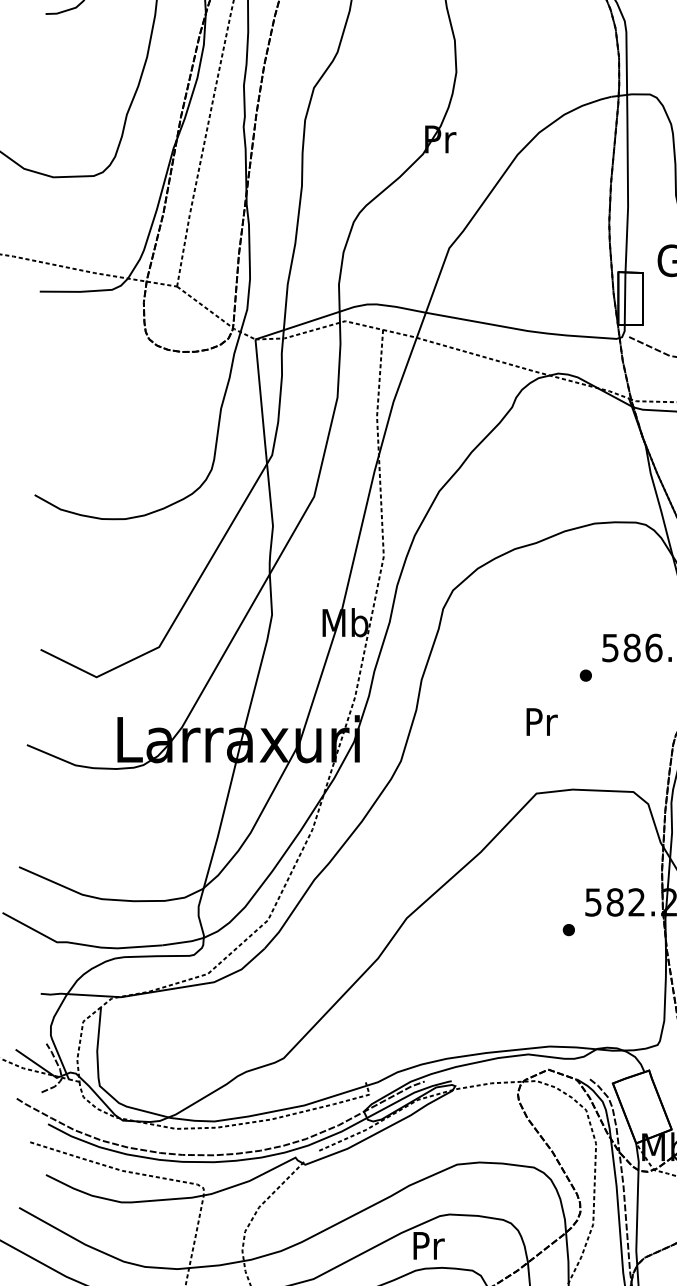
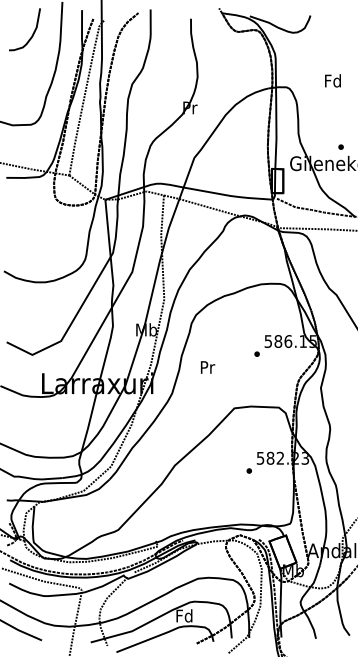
text: (543, 722) -> (208, 367), moved
text: (427, 1244) -> (184, 615), Pr -> Fd

